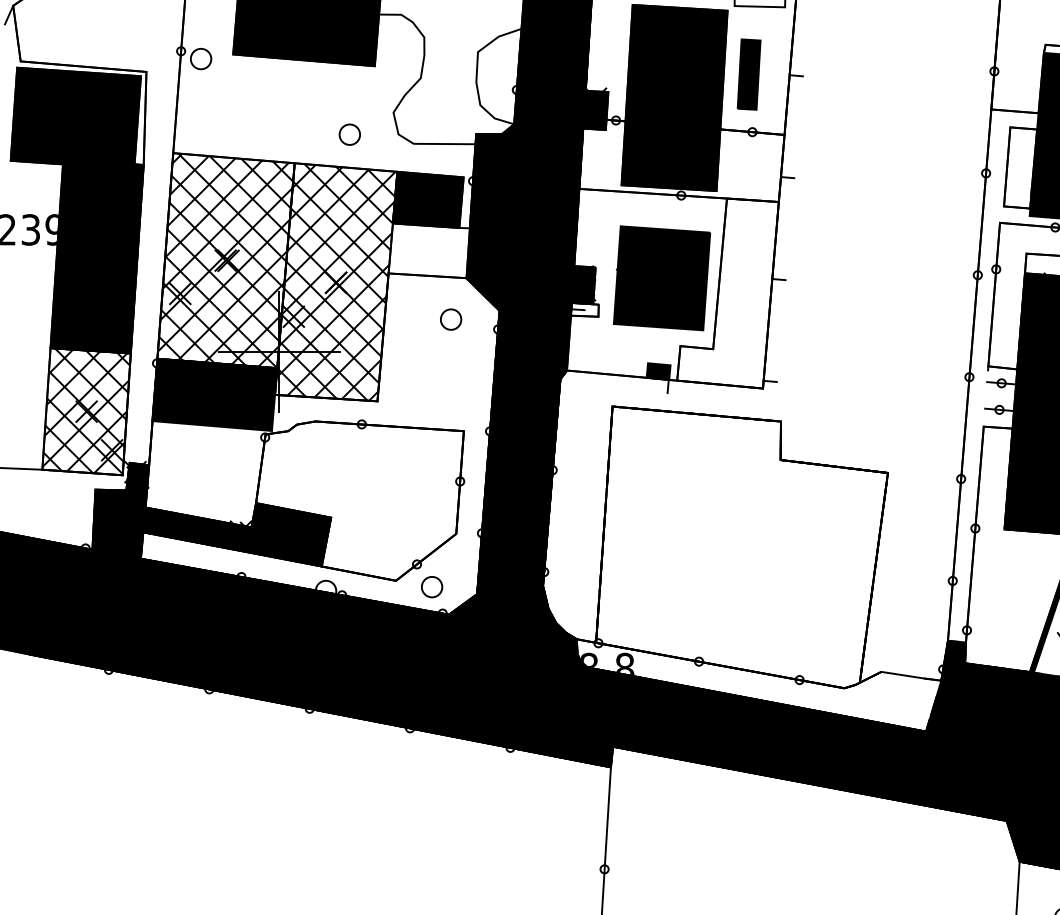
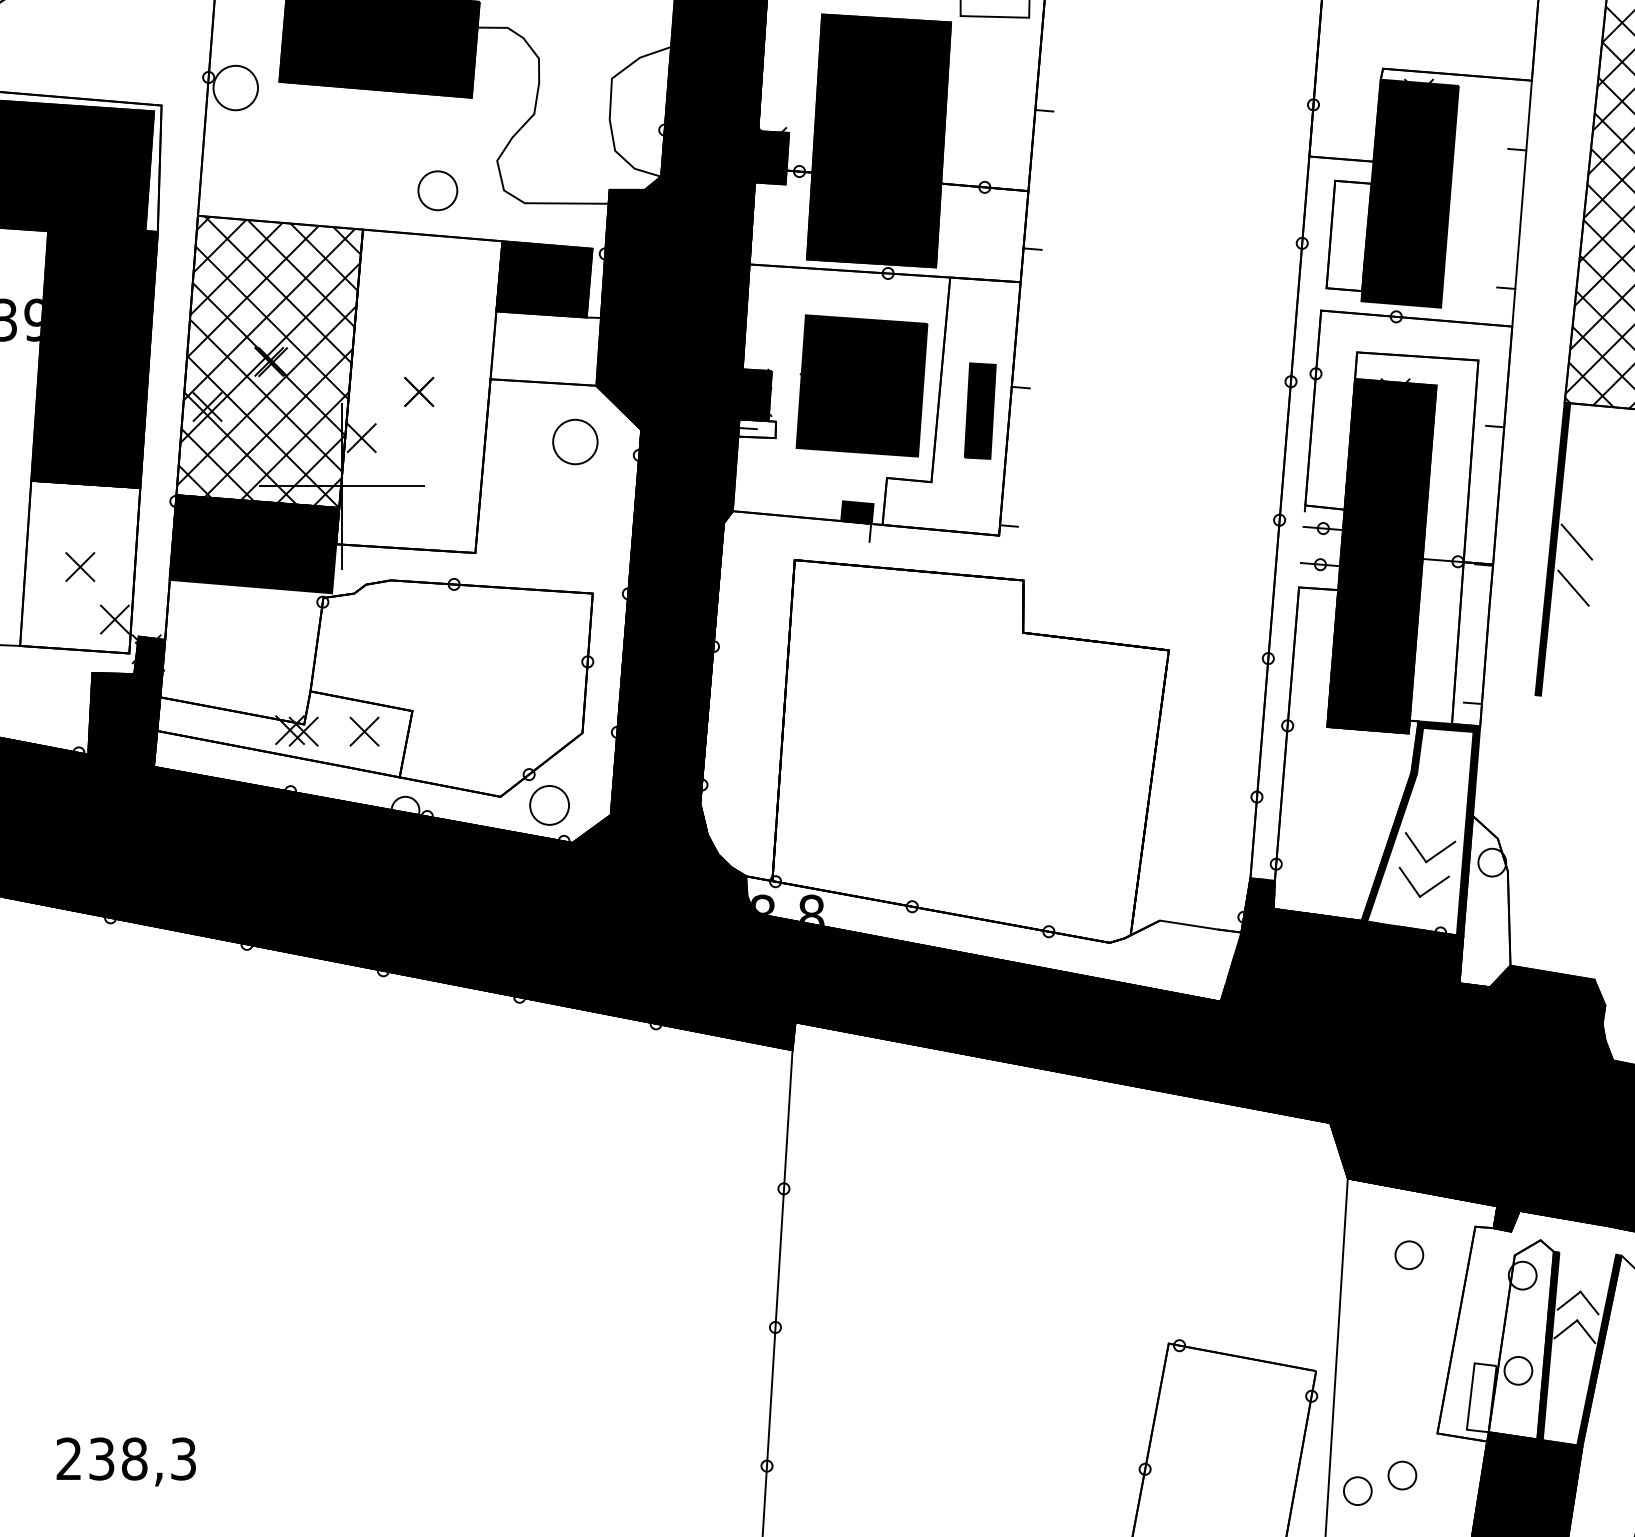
circle: (200, 58) -> (235, 87), size x1.6
part: (749, 74) -> (980, 410), moved
circle: (349, 134) -> (437, 190), size x1.4
hatch: (336, 282) -> (419, 391), removed
circle: (451, 319) -> (575, 441), size x1.6
hatch: (86, 411) -> (79, 567), removed
fill: (236, 534) -> (284, 734), removed
circle: (432, 587) -> (549, 805), size x1.4

